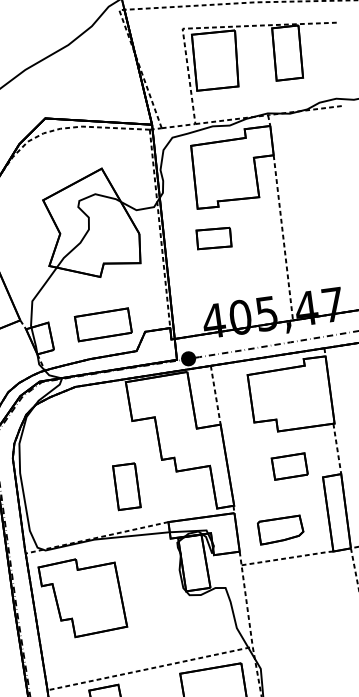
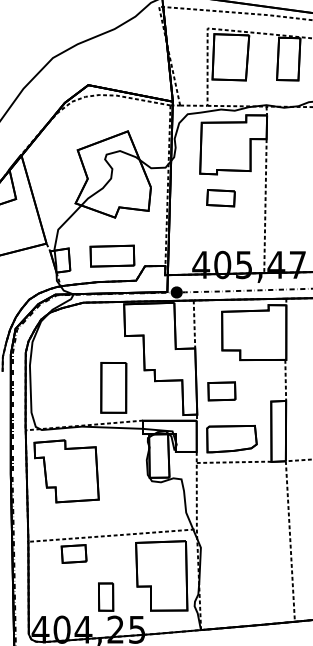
part: (213, 238) -> (220, 198), moved
part: (289, 466) -> (221, 391), moved
part: (126, 486) -> (113, 387), size x1.4
part: (280, 529) -> (231, 438), size x1.4

